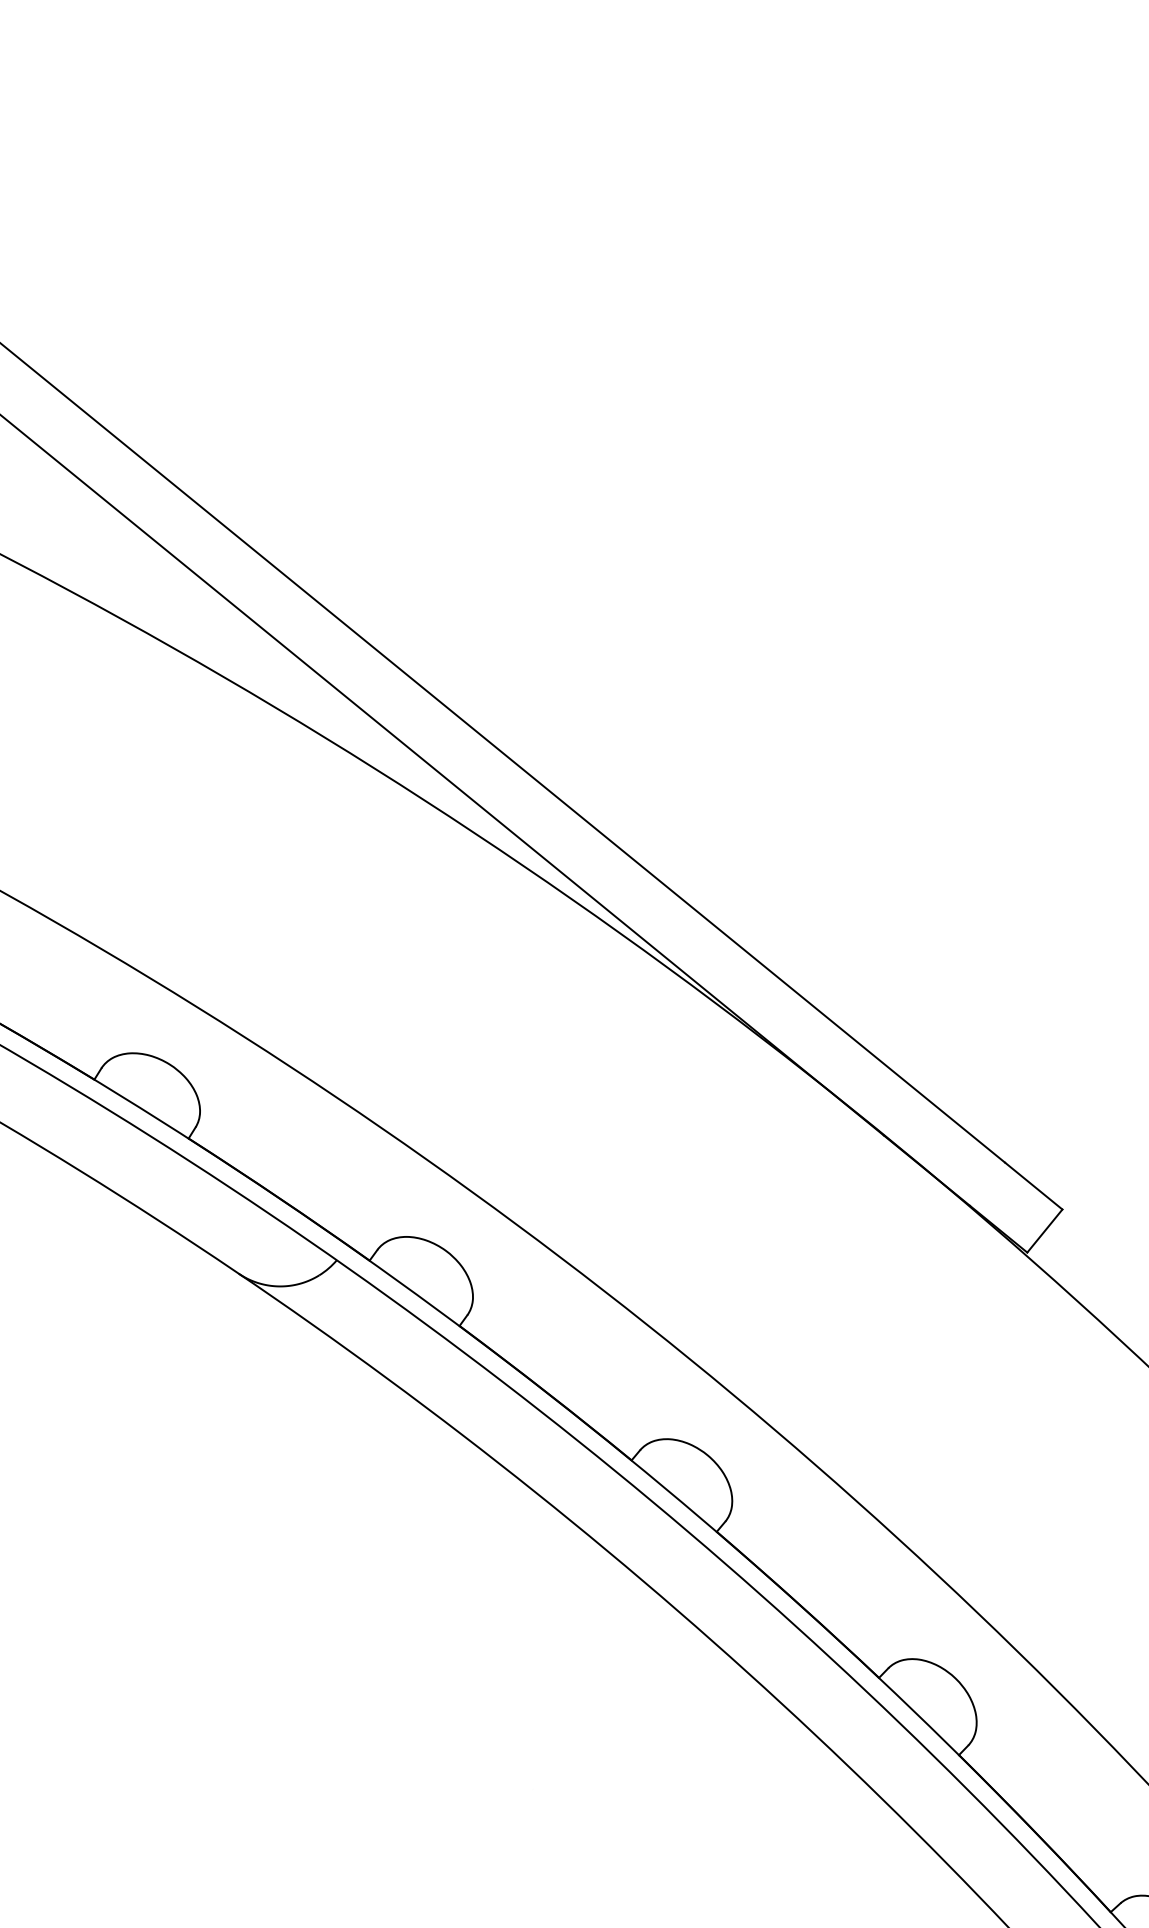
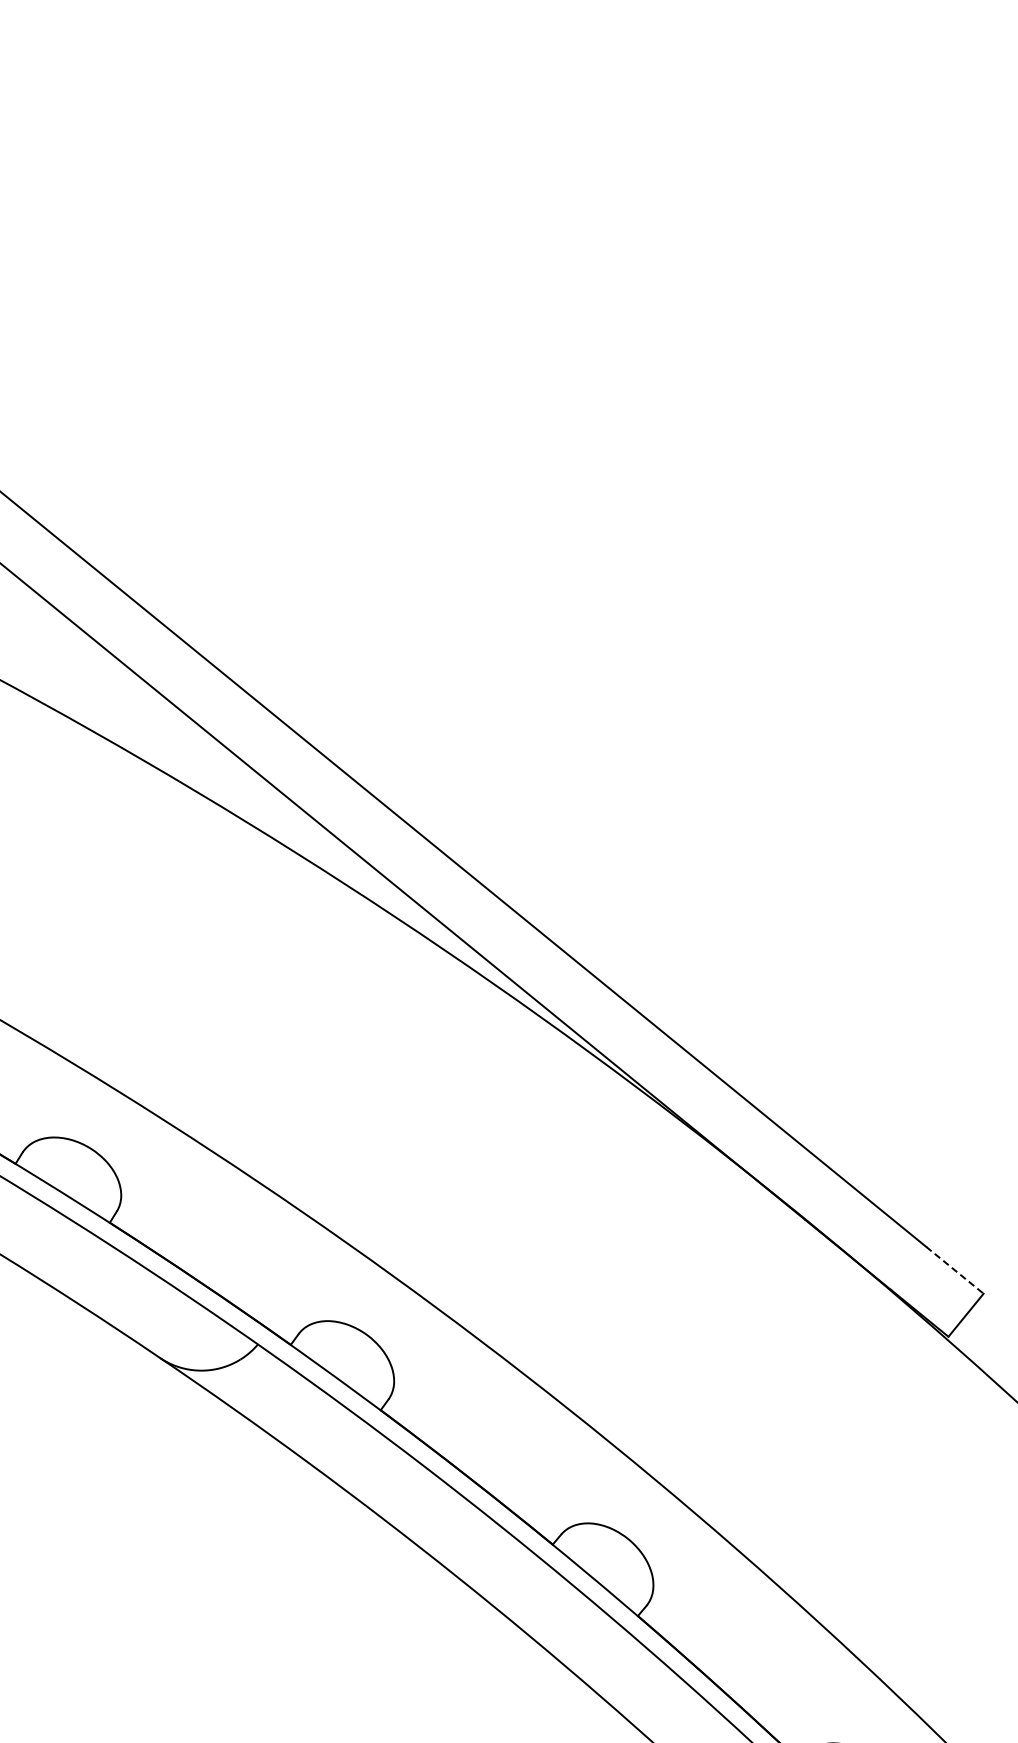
line: (1034, 1186) -> (955, 1270), solid -> dashed

